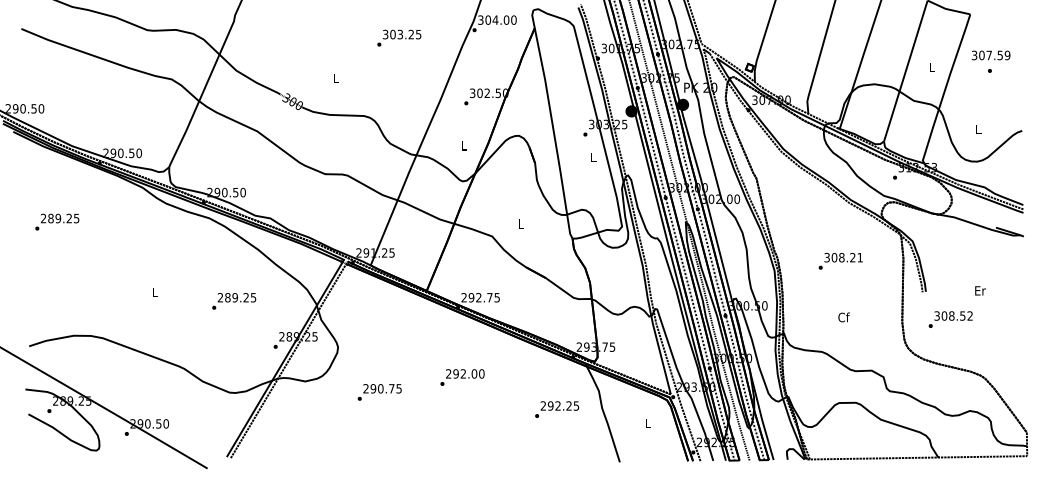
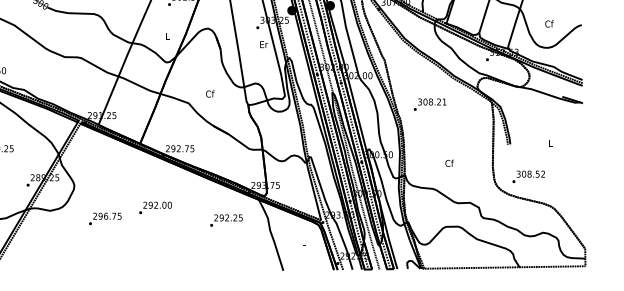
text: (978, 129) -> (549, 24), L -> Cf
text: (593, 156) -> (263, 44), L -> Er
text: (521, 223) -> (210, 93), L -> Cf
text: (840, 261) -> (429, 104), moved
text: (980, 290) -> (550, 143), Er -> L
text: (950, 319) -> (528, 176), moved
text: (462, 377) -> (155, 207), moved
text: (380, 388) -> (105, 216), 290.75 -> 296.75
text: (557, 409) -> (226, 220), moved

